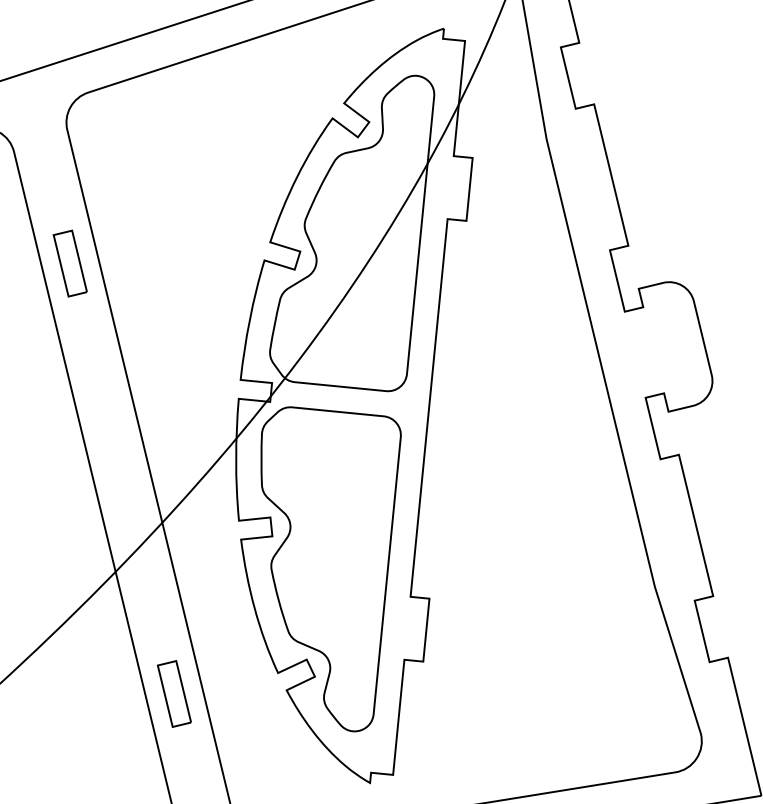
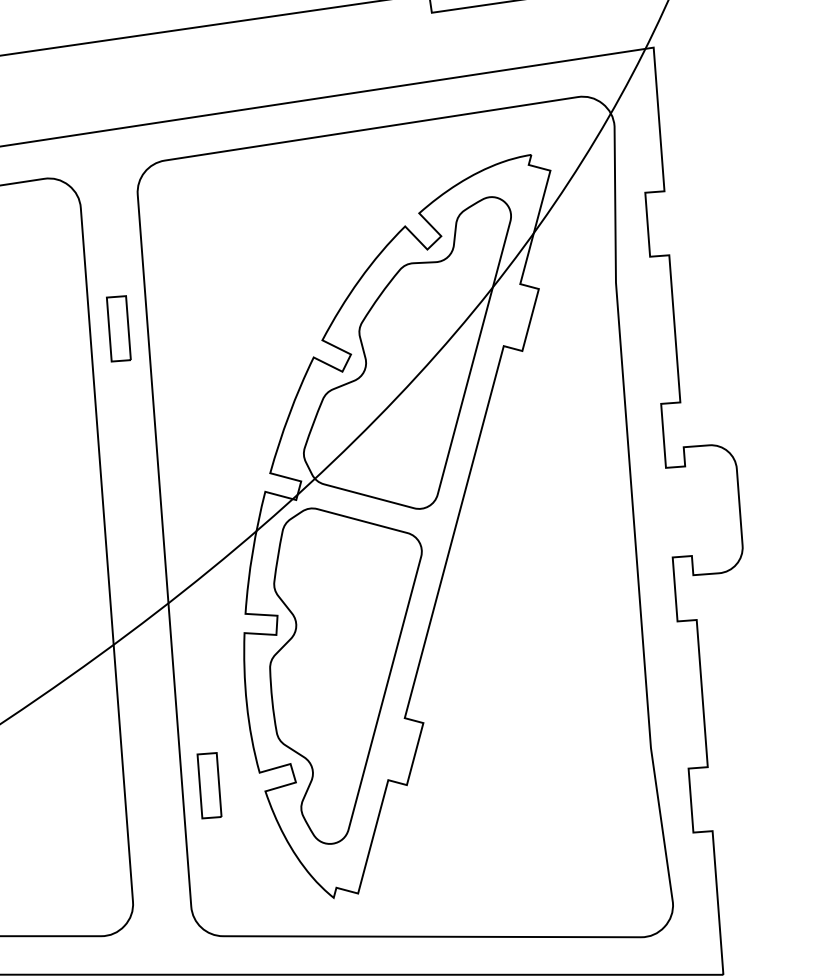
part: (174, 693) -> (209, 785), moved

